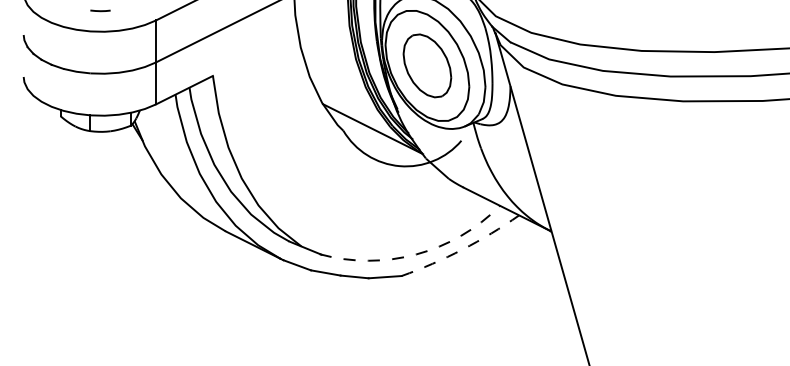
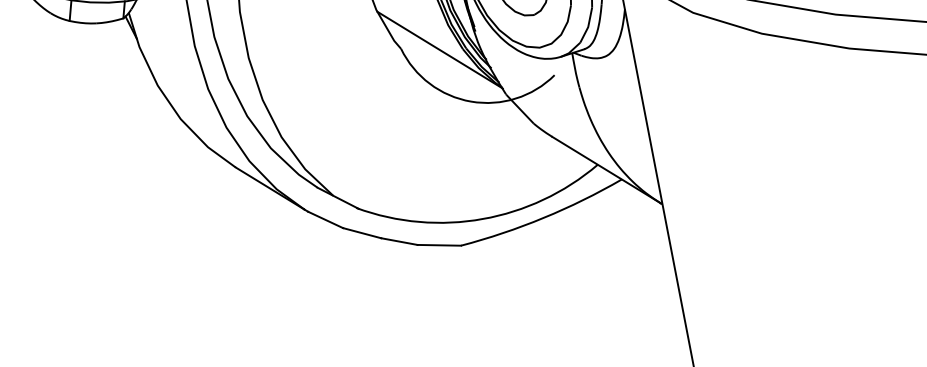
arc: (462, 249) -> (543, 217), dashed -> solid
arc: (416, 254) -> (482, 219), dashed -> solid

